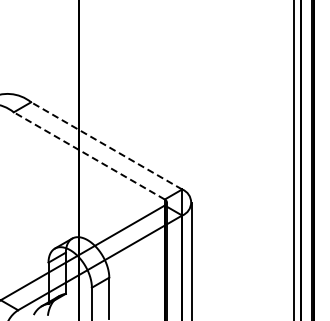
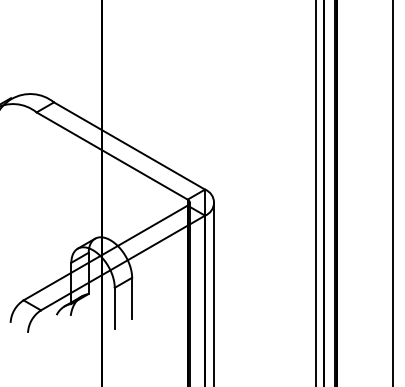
line: (106, 145) -> (129, 145), dashed -> solid
line: (88, 155) -> (111, 155), dashed -> solid

